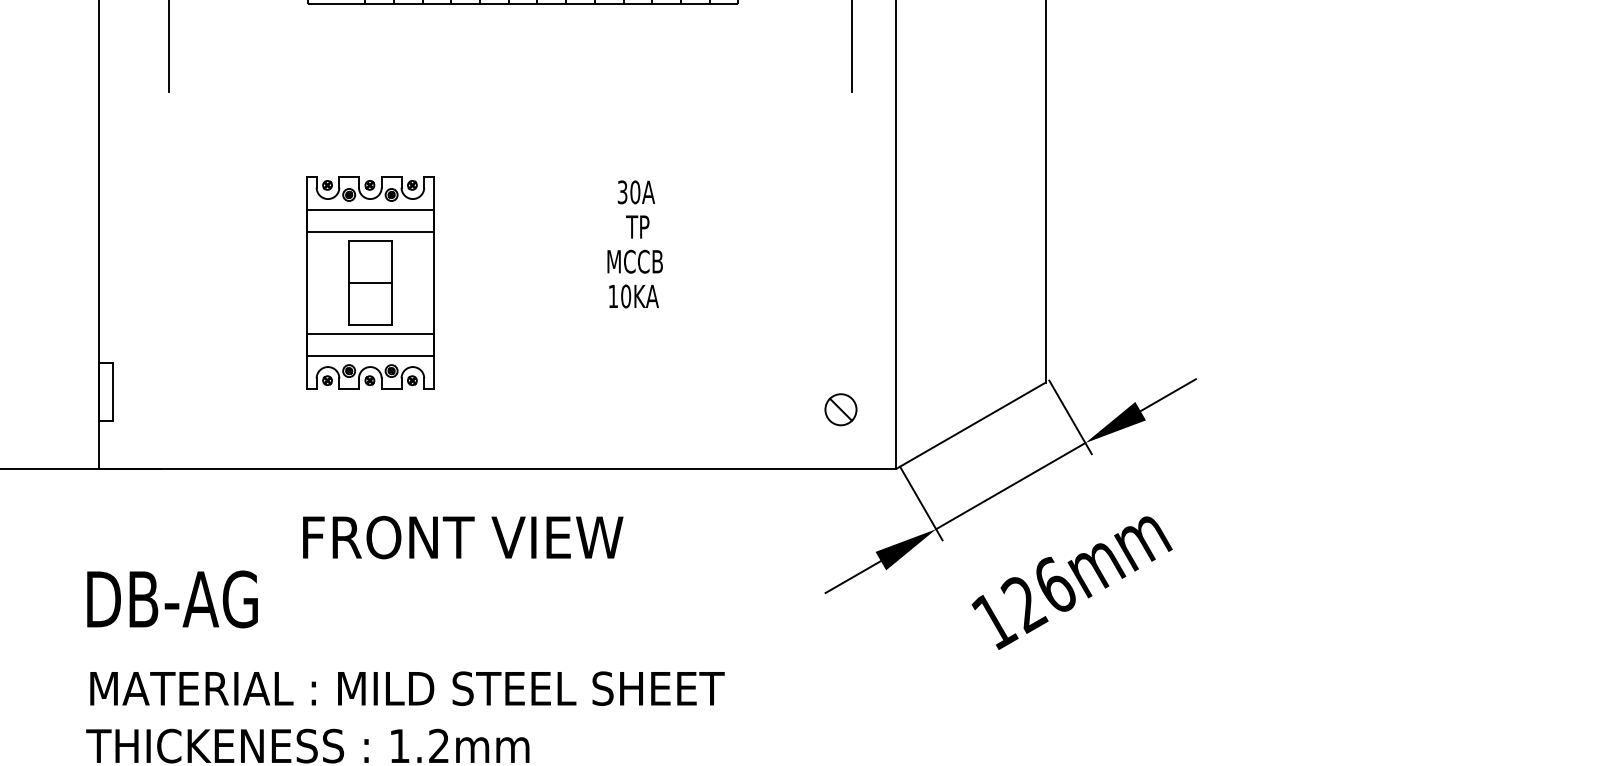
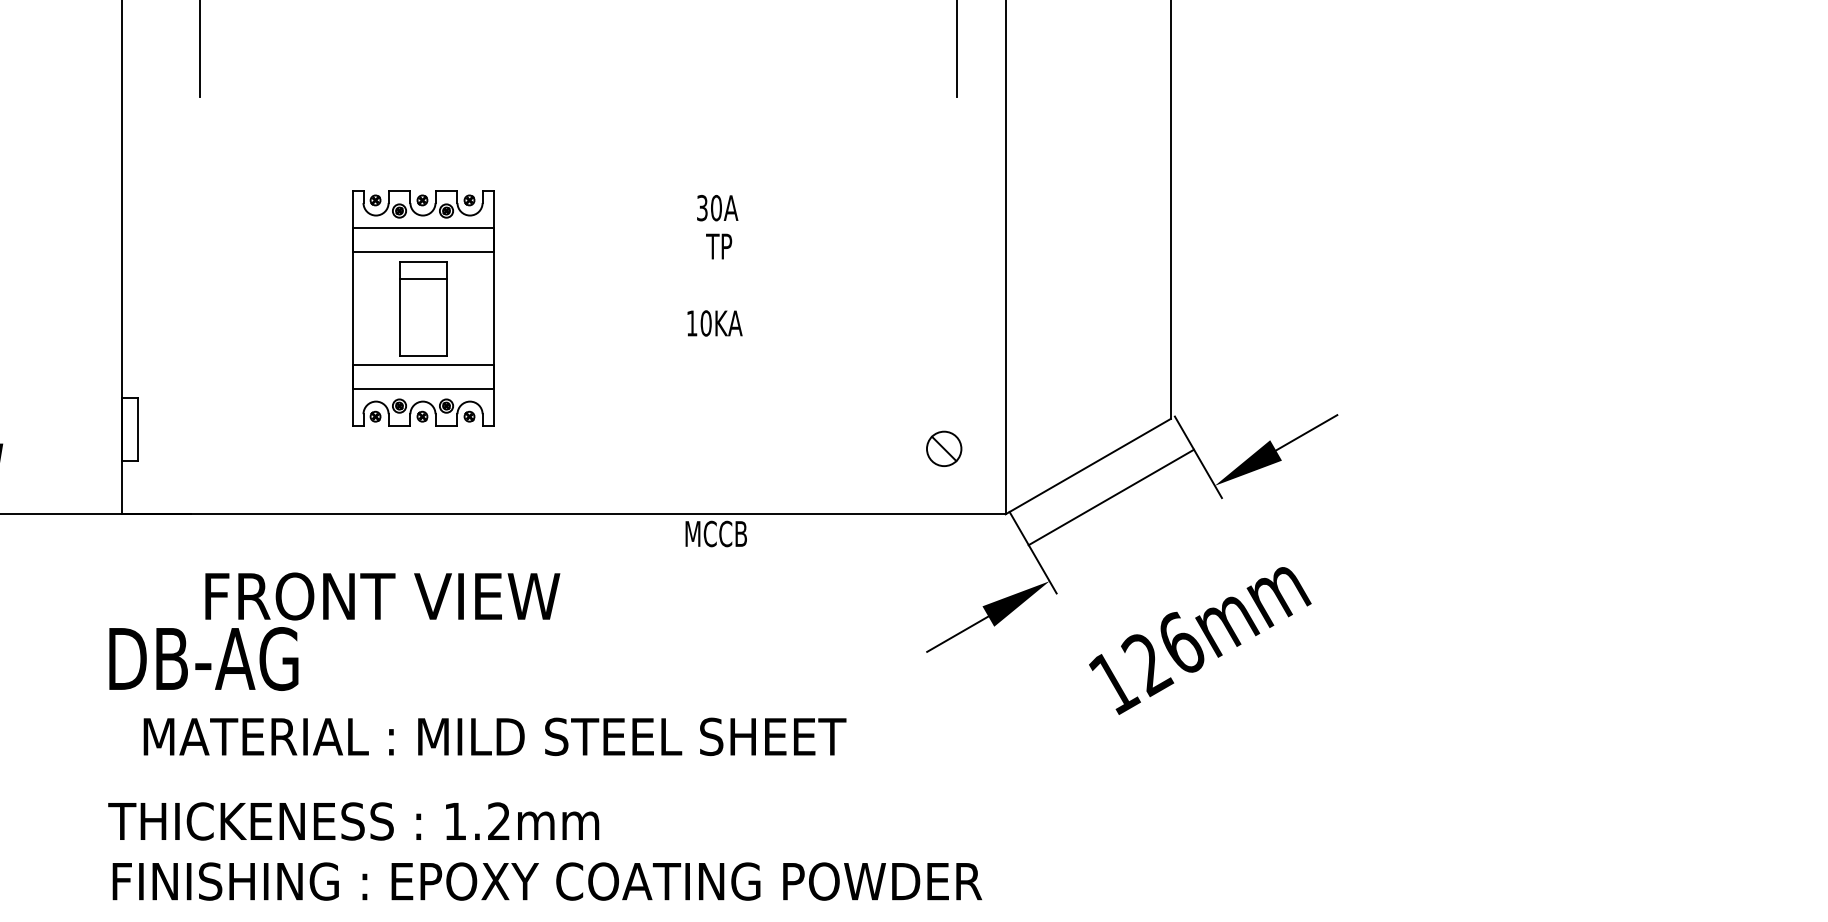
text: (634, 261) -> (715, 533), moved
line: (369, 282) -> (422, 278), moved
line: (1010, 486) -> (1110, 497), moved
text: (462, 537) -> (382, 596), moved
text: (406, 688) -> (494, 736), moved

